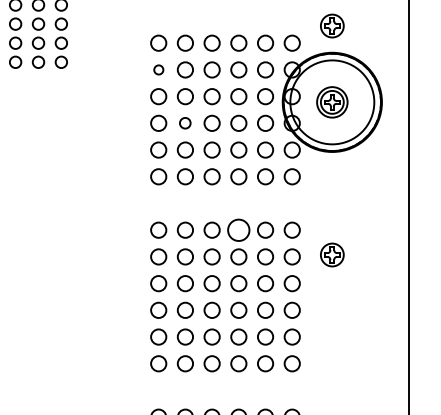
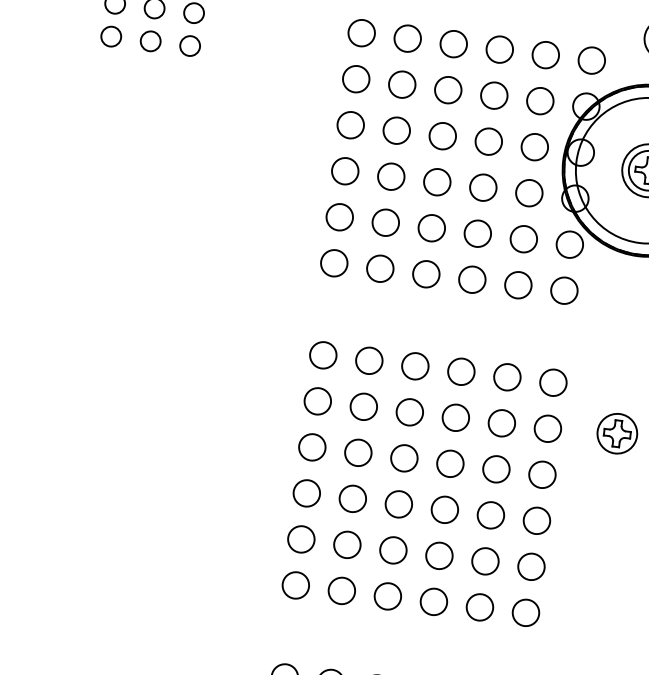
circle: (158, 69) -> (355, 78), size x1.67
circle: (184, 122) -> (389, 175), size x1.43
circle: (238, 229) -> (460, 370), size x0.71

